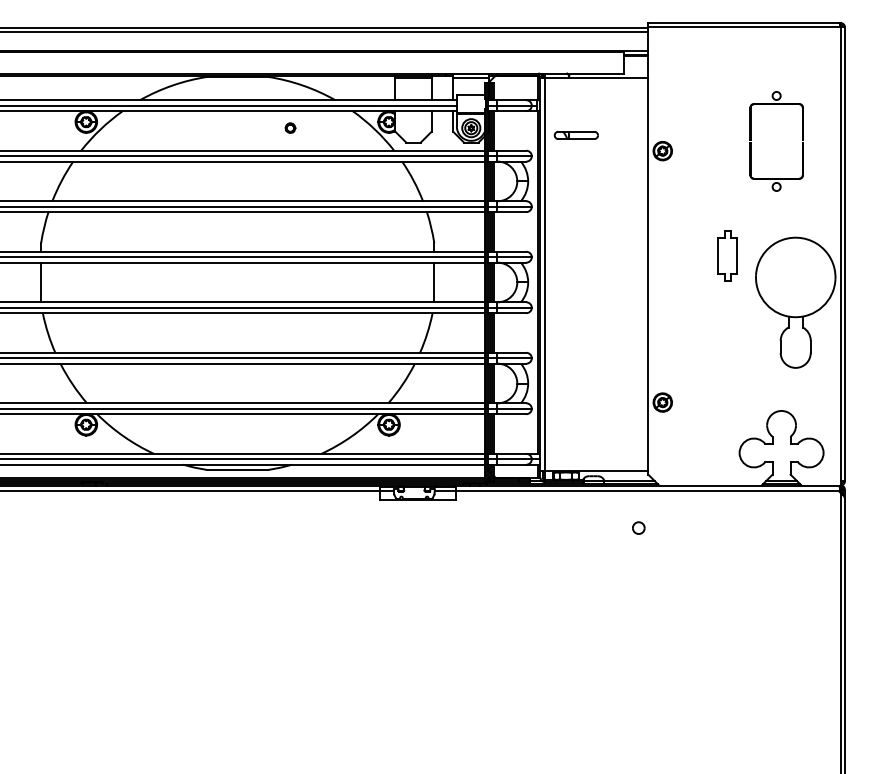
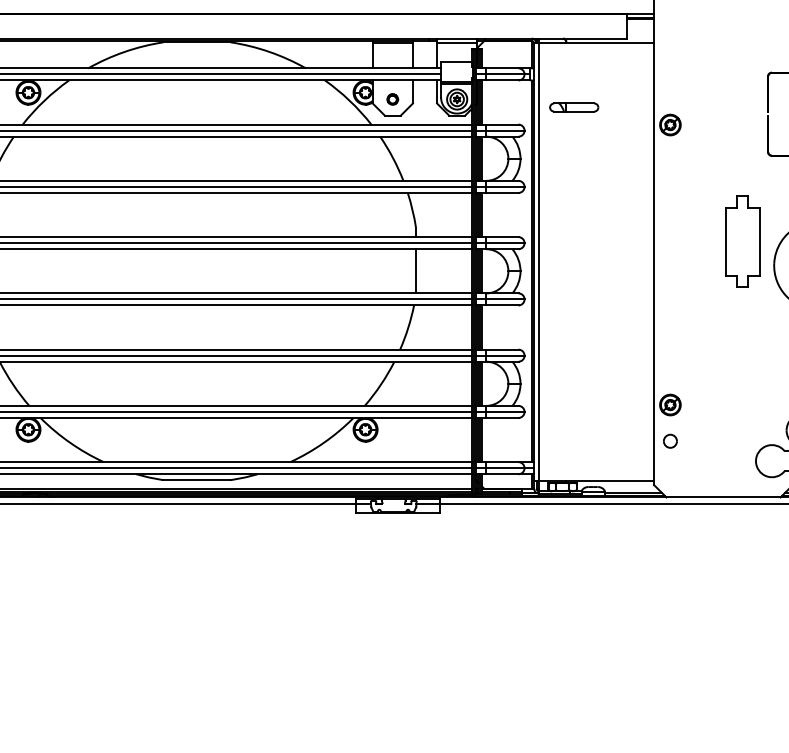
part: (290, 127) -> (392, 98), moved
part: (727, 255) -> (742, 241), size x1.67
part: (638, 527) -> (670, 440), moved

